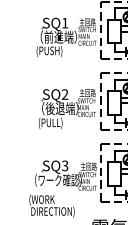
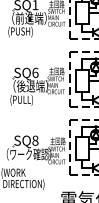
text: (64, 94) -> (34, 72), SQ2 -> SQ6
text: (64, 165) -> (34, 140), SQ3 -> SQ8

